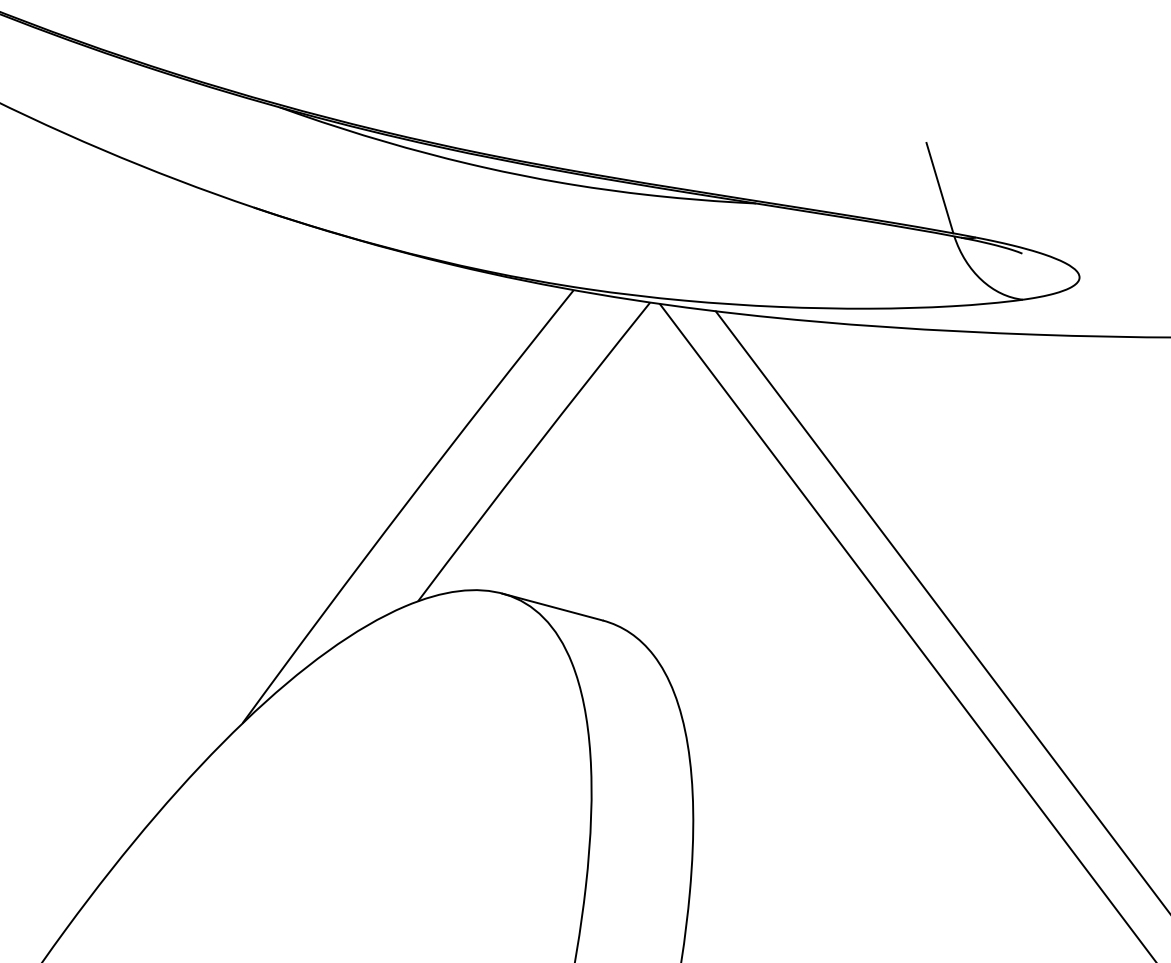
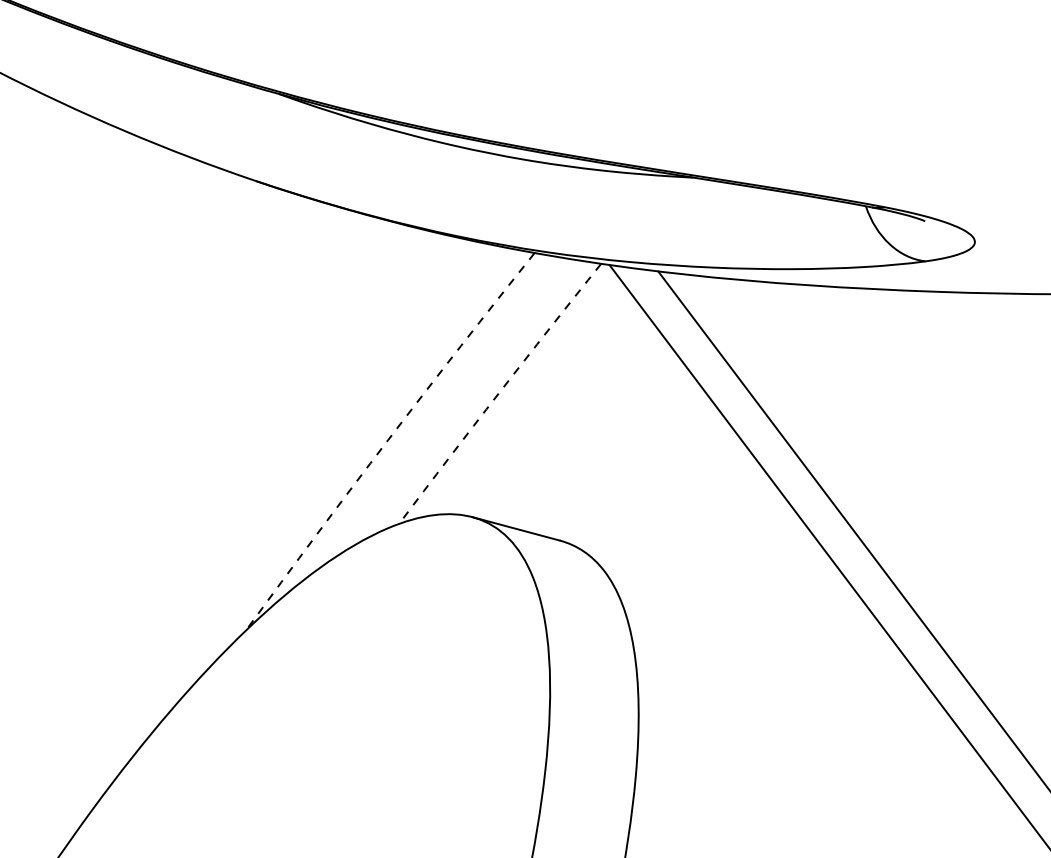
line: (940, 187) -> (853, 163), removed
arc: (533, 451) -> (499, 393), solid -> dashed
arc: (405, 504) -> (388, 439), solid -> dashed

